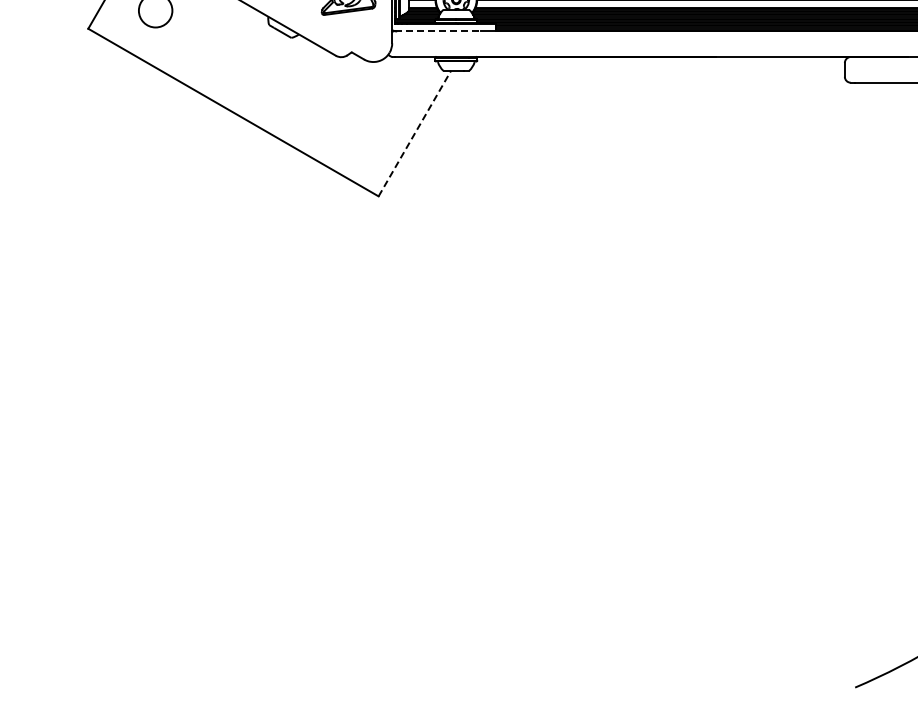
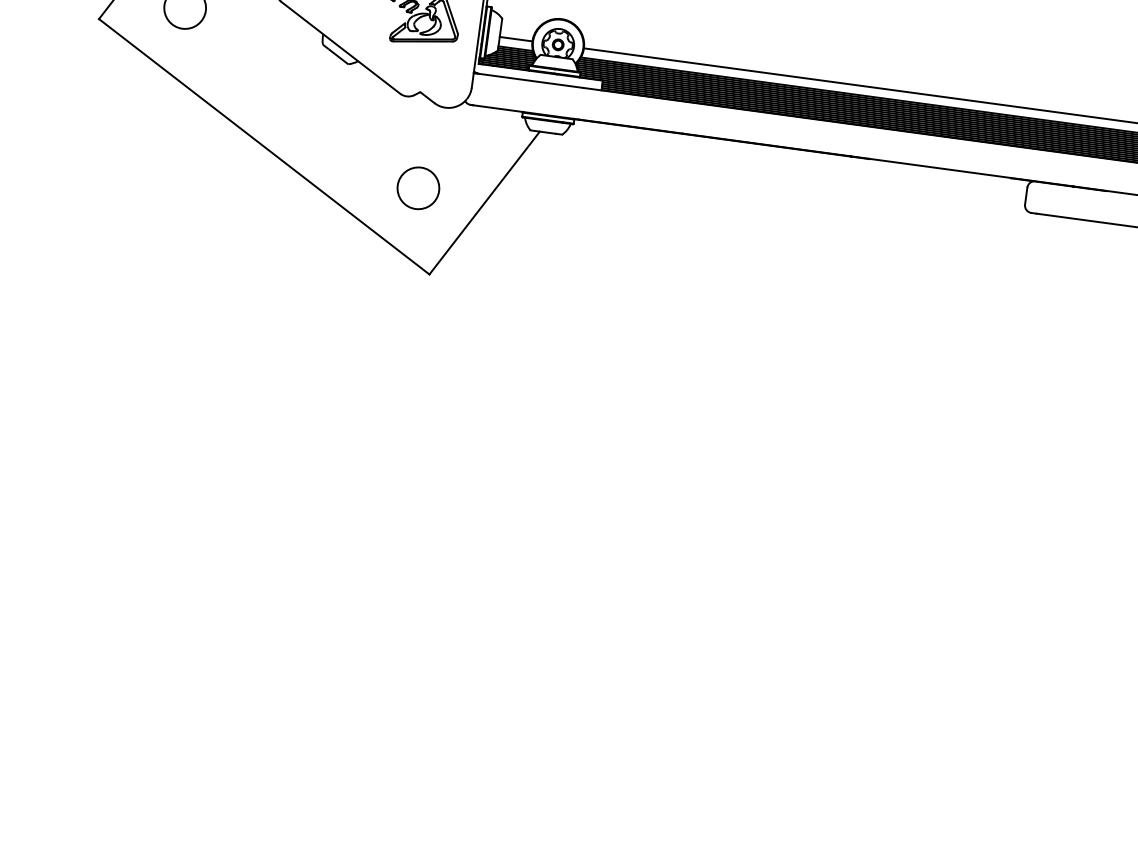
line: (438, 31) -> (530, 80), dashed -> solid
circle: (360, 128) -> (418, 187), added
line: (415, 133) -> (485, 202), dashed -> solid

